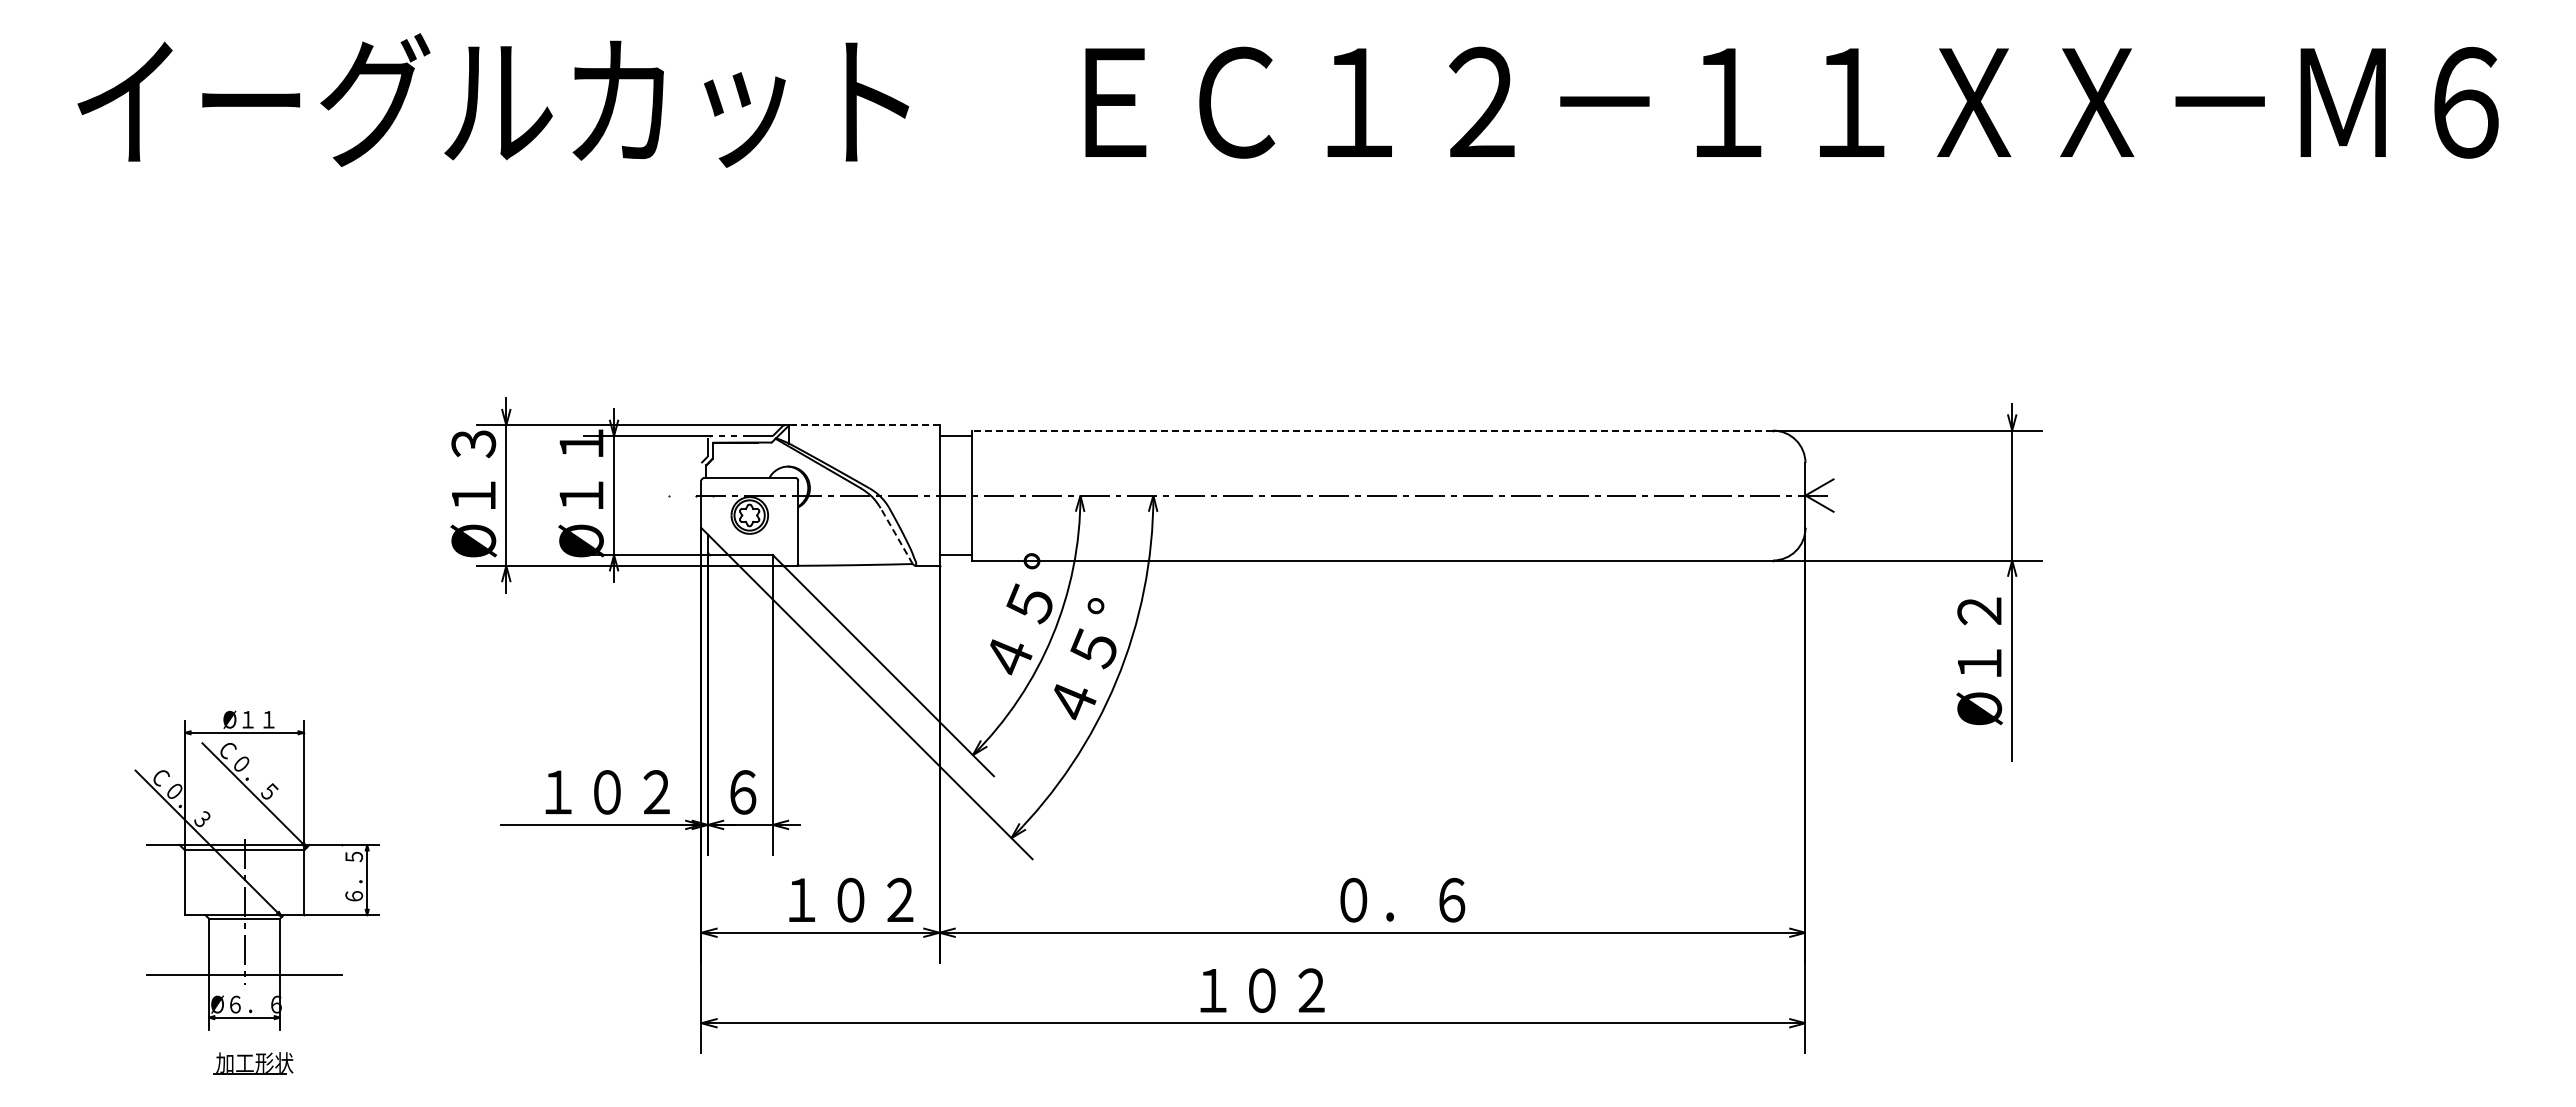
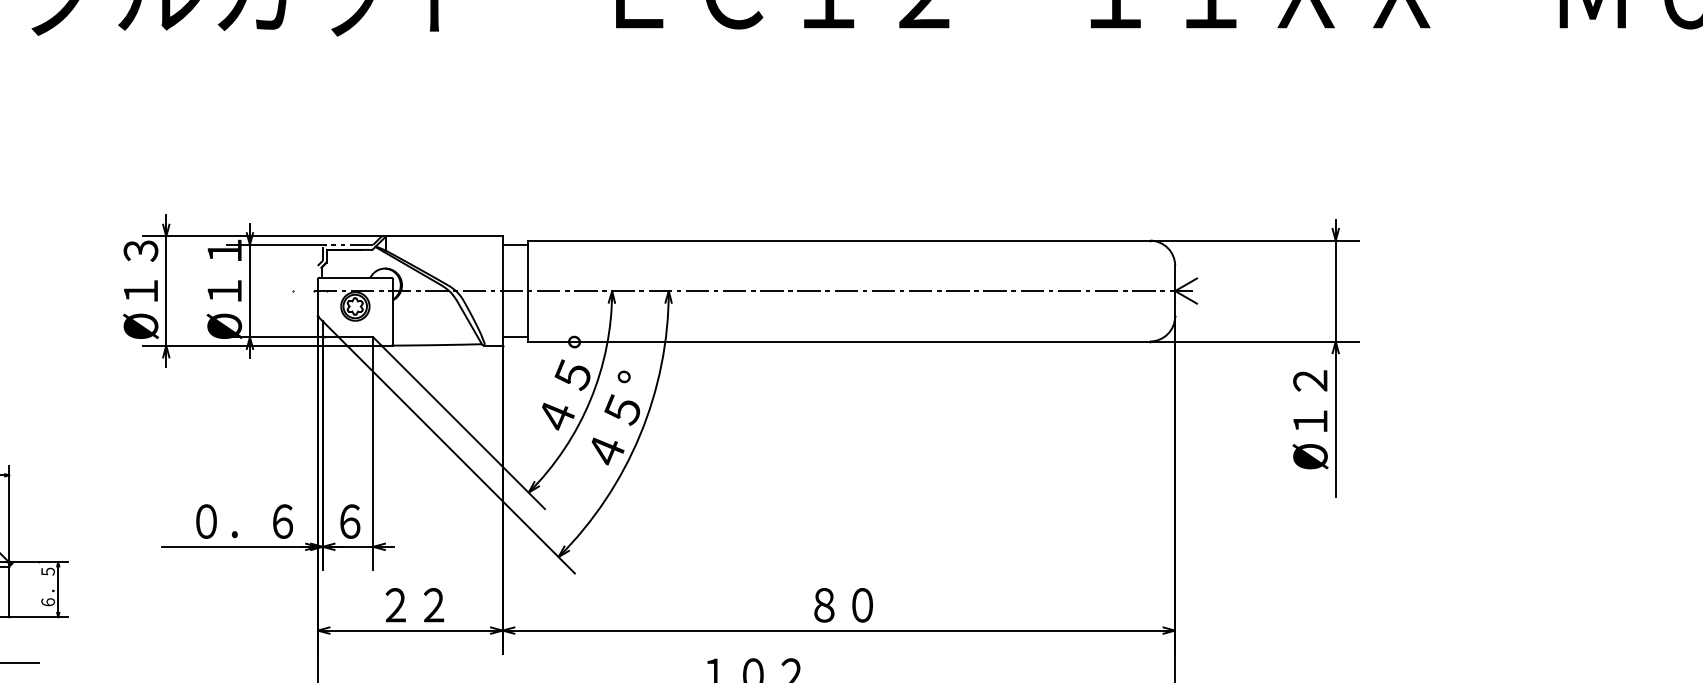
line: (863, 425) -> (443, 236), dashed -> solid
line: (1372, 430) -> (838, 240), dashed -> solid
line: (896, 535) -> (469, 322), dashed -> solid
text: (607, 792) -> (244, 521), １０２ -> ０．６
text: (850, 899) -> (433, 604), １０２ -> ２２
text: (1402, 899) -> (862, 604), ０．６ -> ８０

